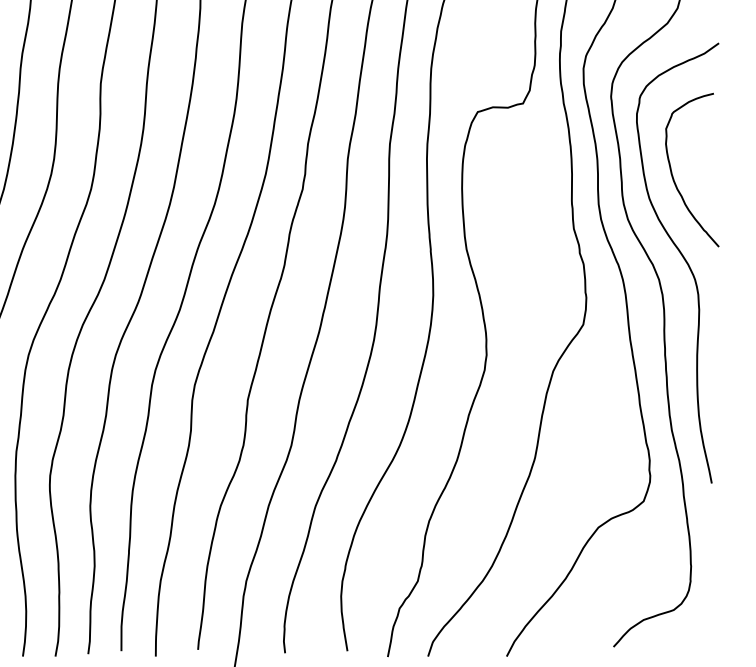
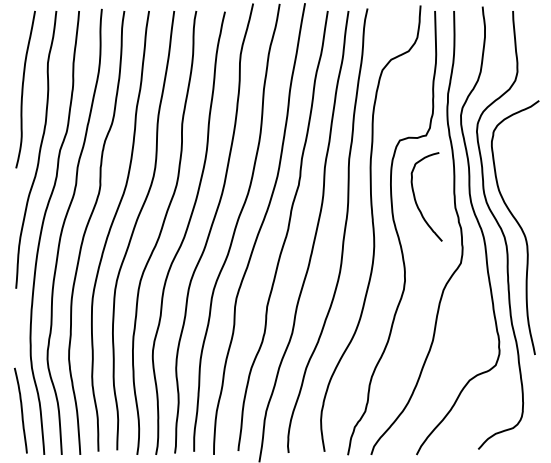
curve: (674, 176) -> (416, 200), moved

